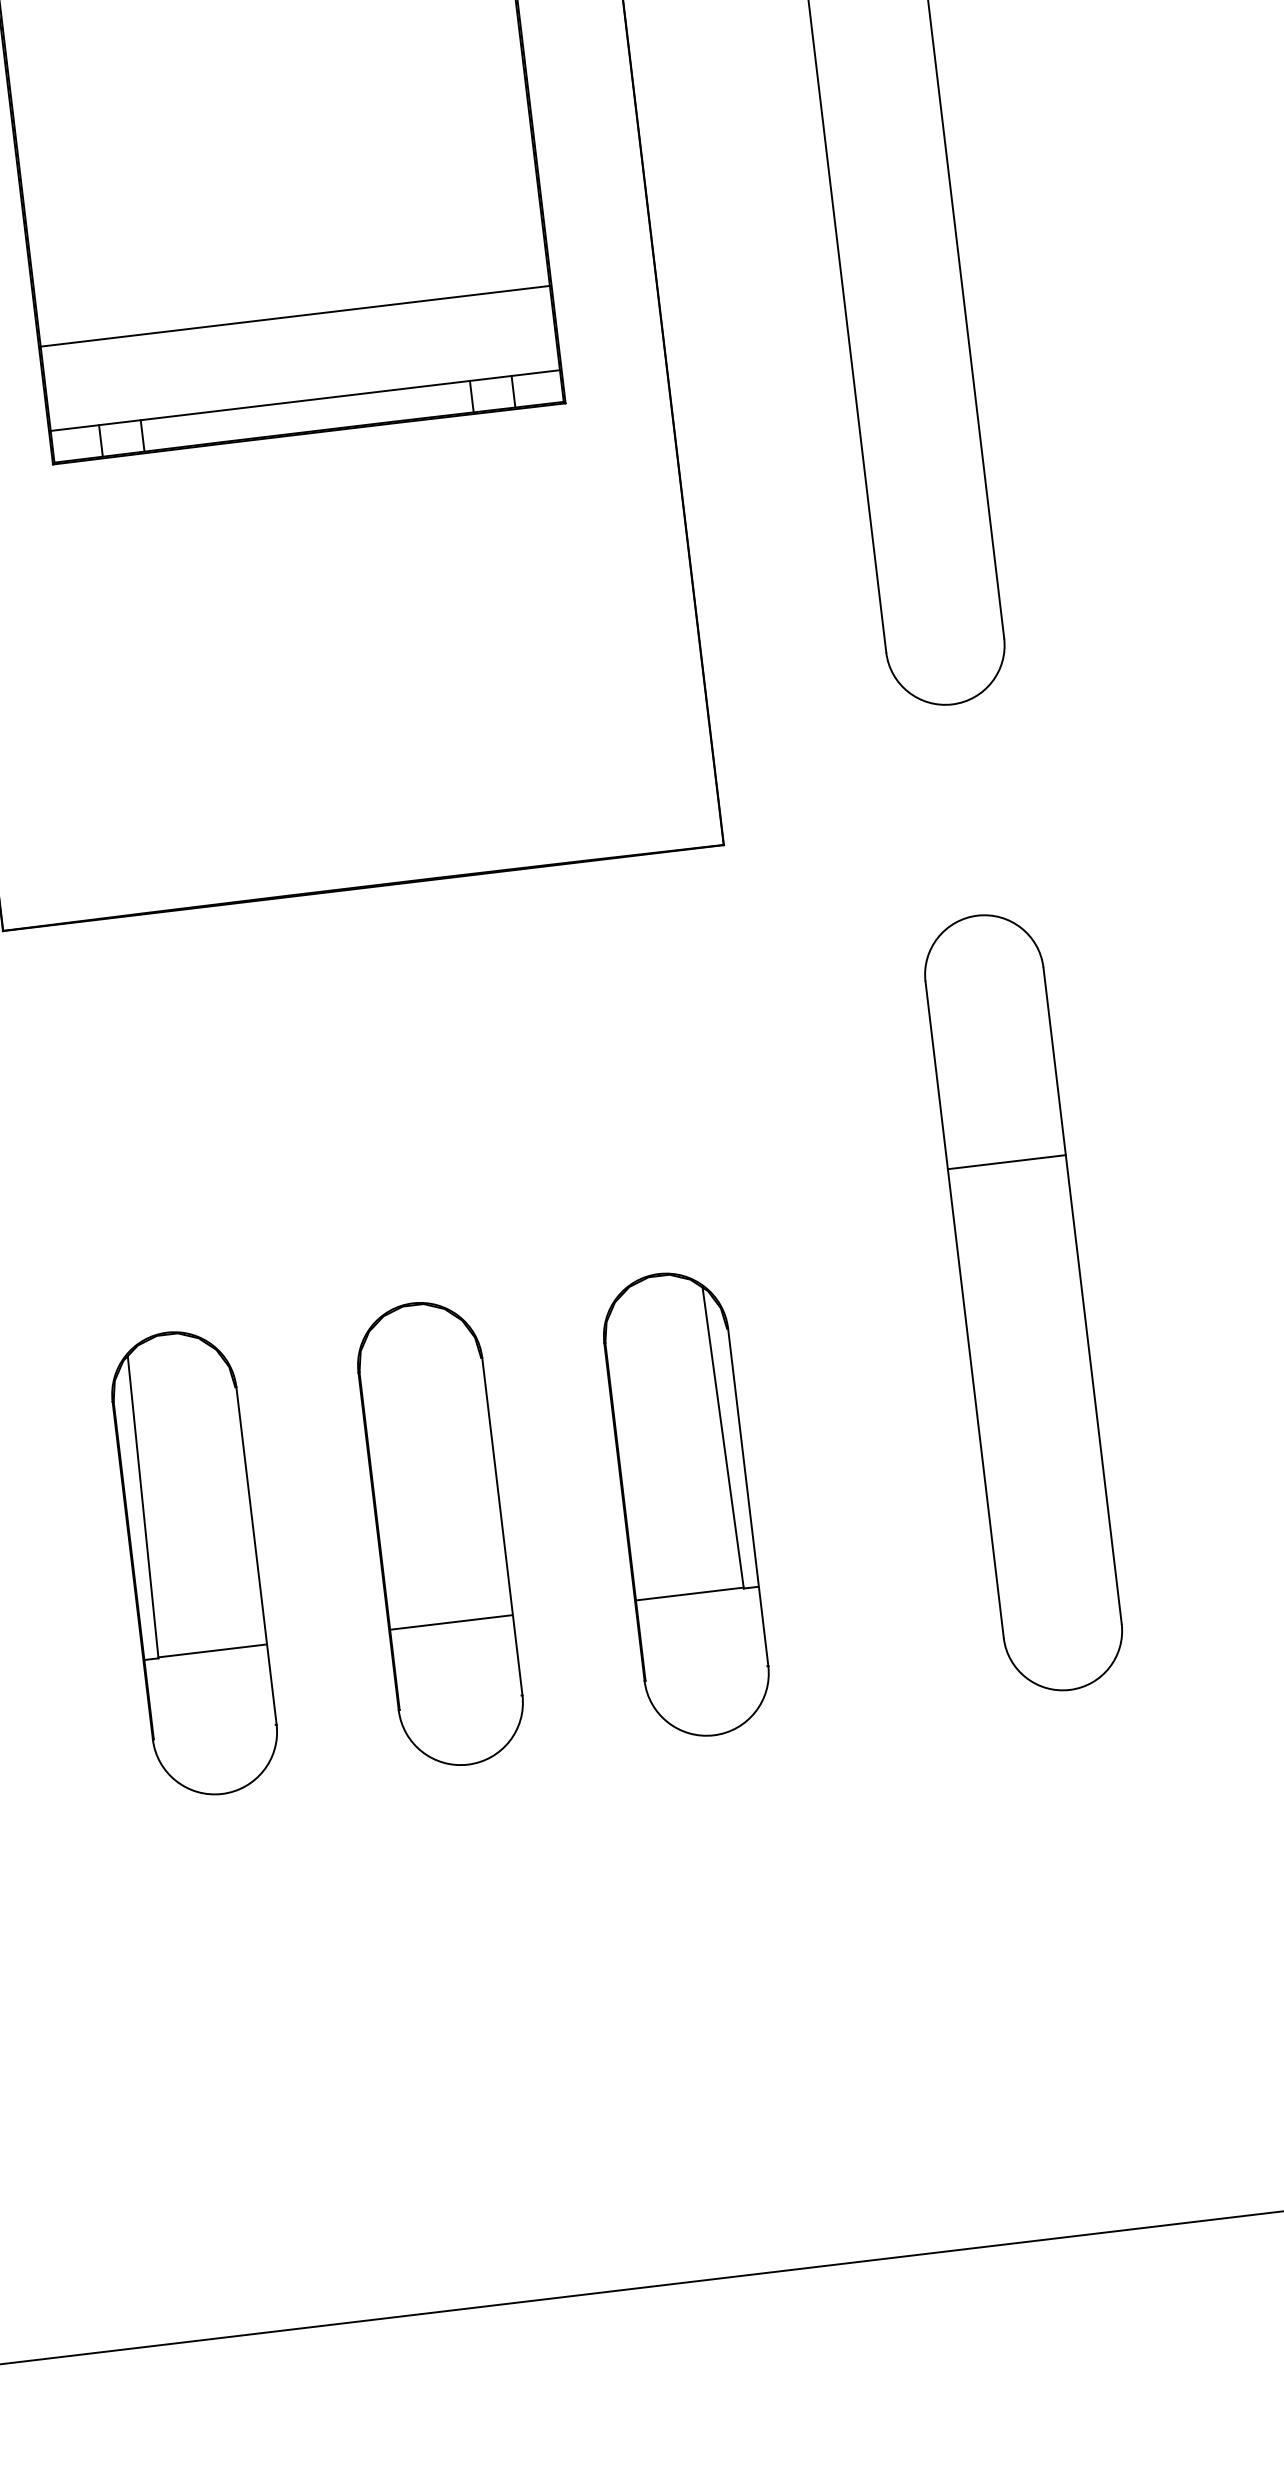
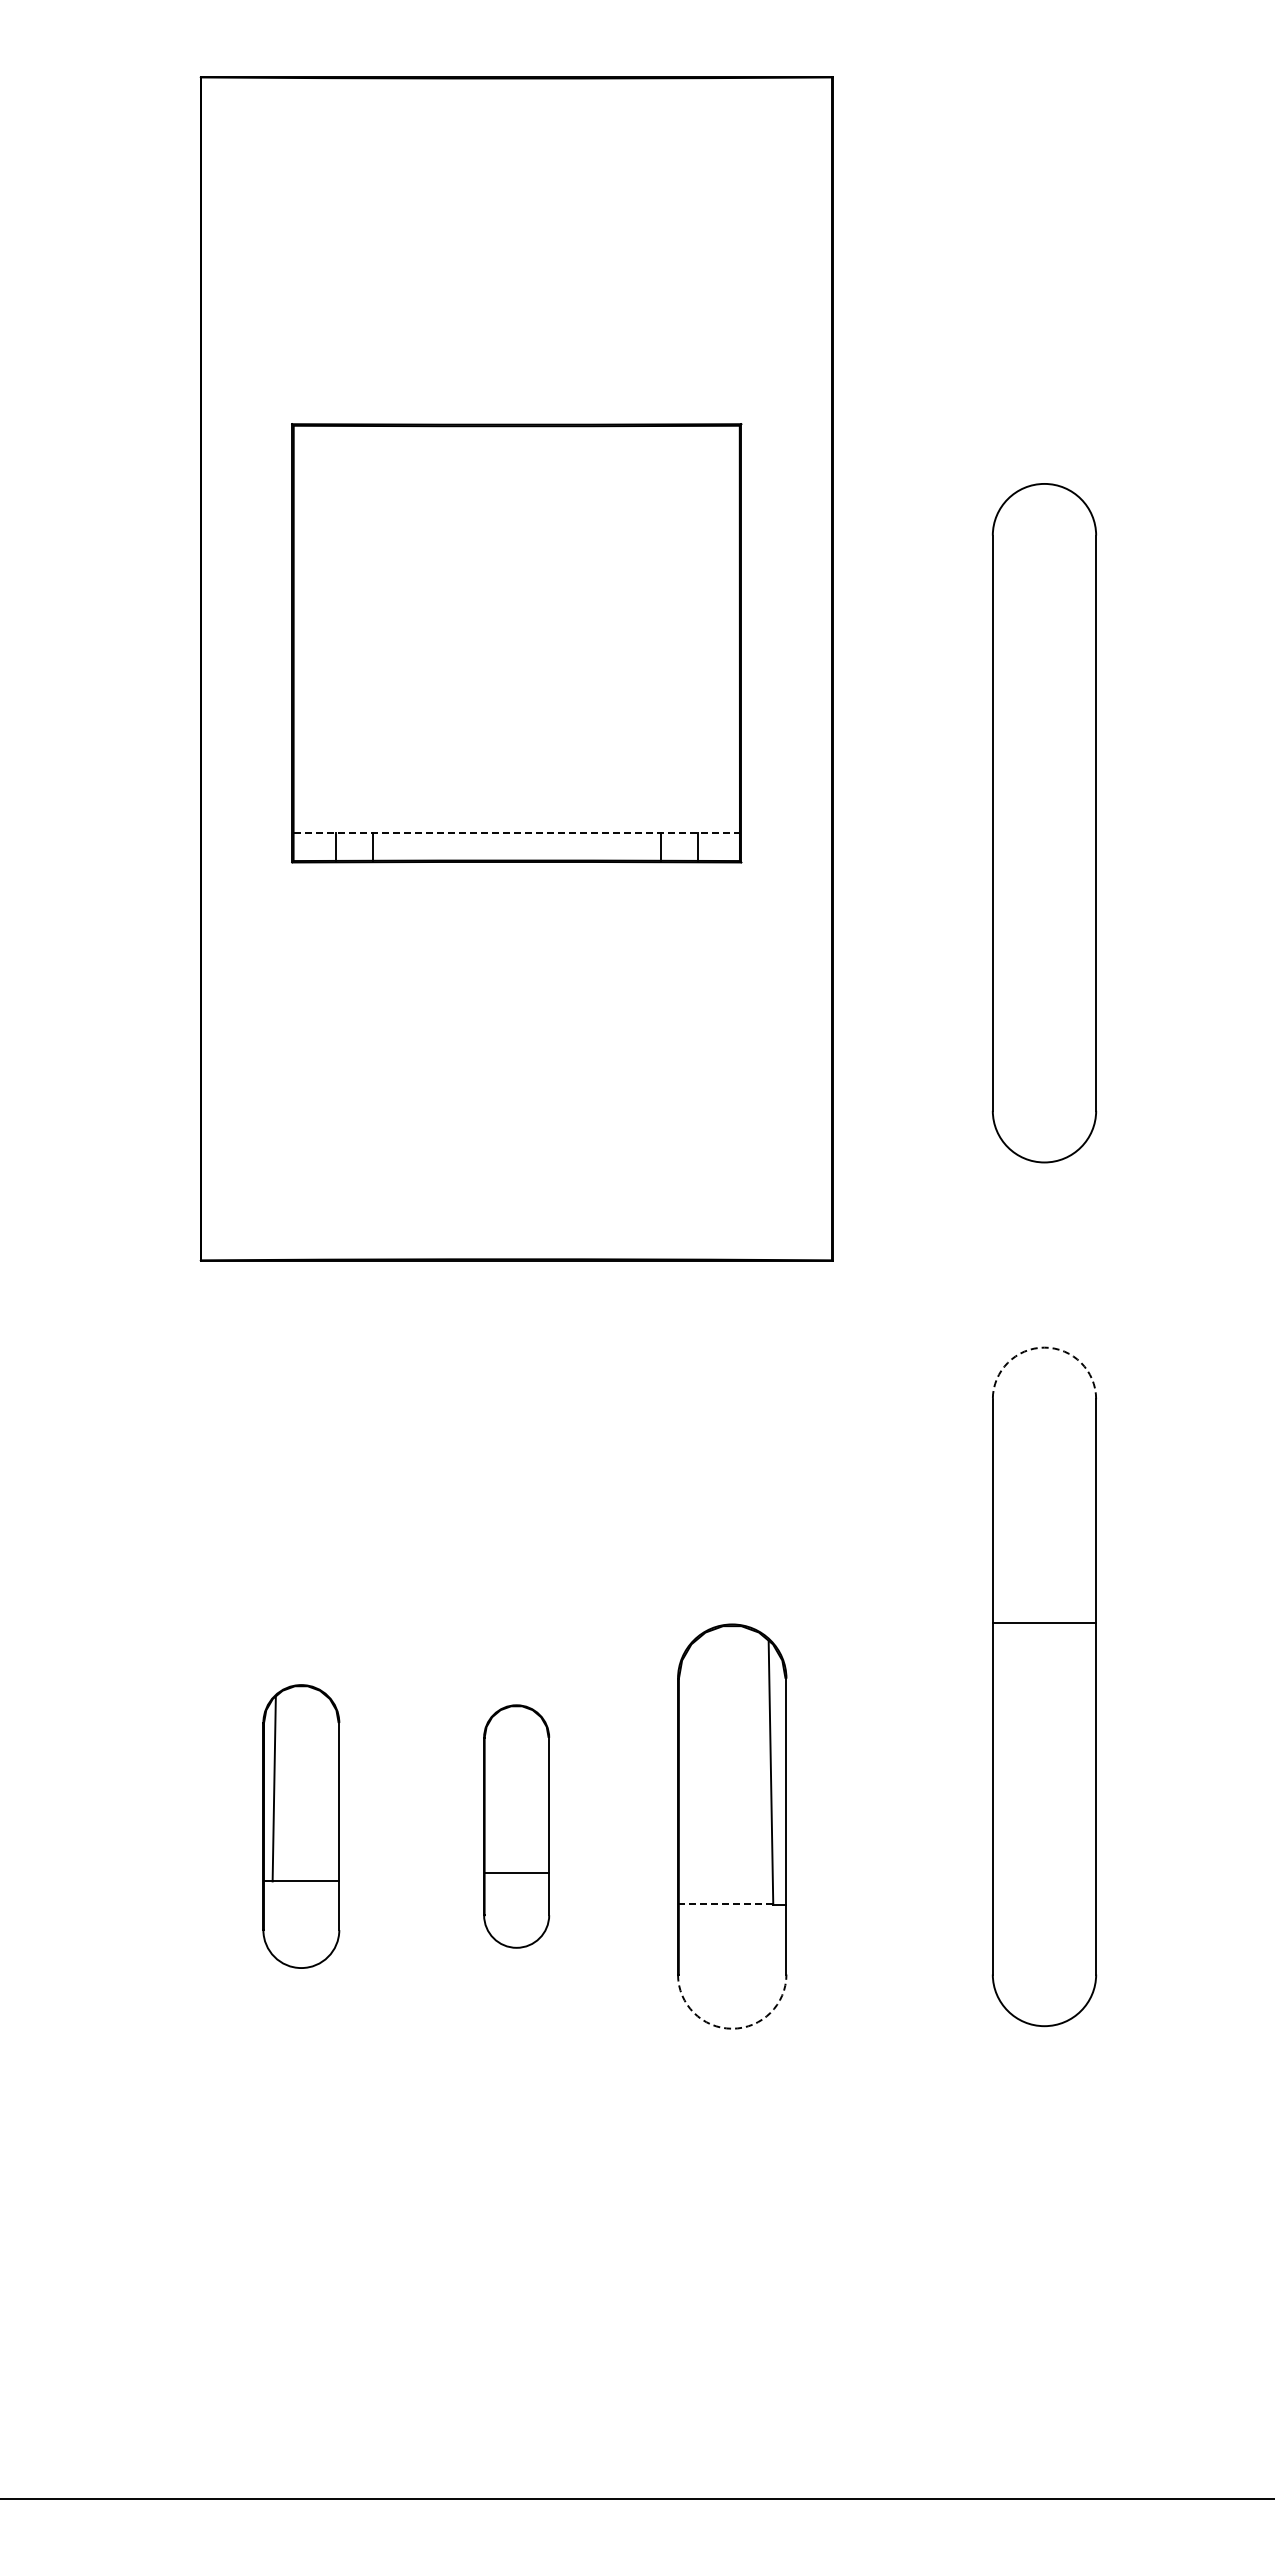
line: (295, 316) -> (516, 759), removed
line: (306, 400) -> (517, 833), solid -> dashed
arc: (977, 915) -> (1044, 1347), solid -> dashed
line: (1006, 1162) -> (1044, 1622), moved
part: (440, 1533) -> (516, 1826), size x0.6
part: (194, 1563) -> (301, 1826), size x0.7
line: (689, 1594) -> (725, 1904), solid -> dashed
arc: (714, 1735) -> (732, 2028), solid -> dashed

